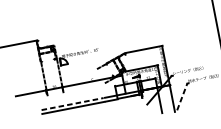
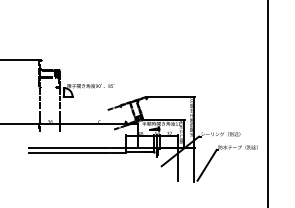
line: (182, 96) -> (207, 164), dashed -> solid
line: (73, 103) -> (69, 147), dashed -> solid

